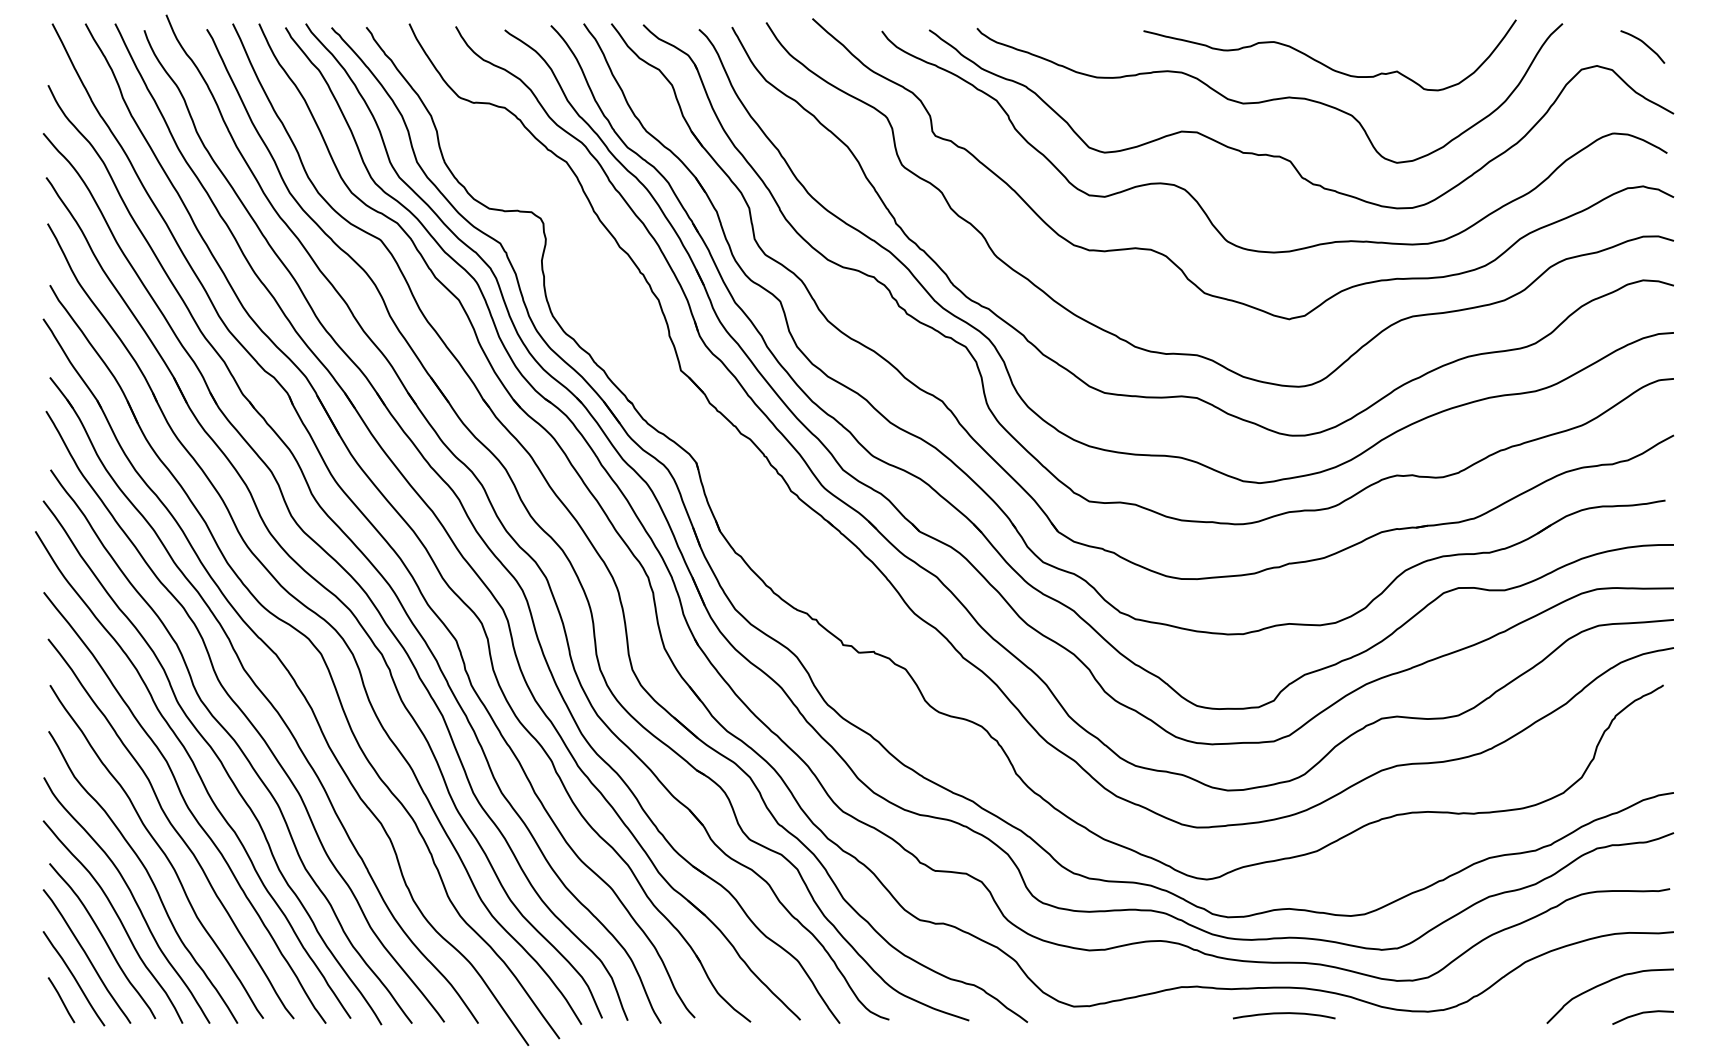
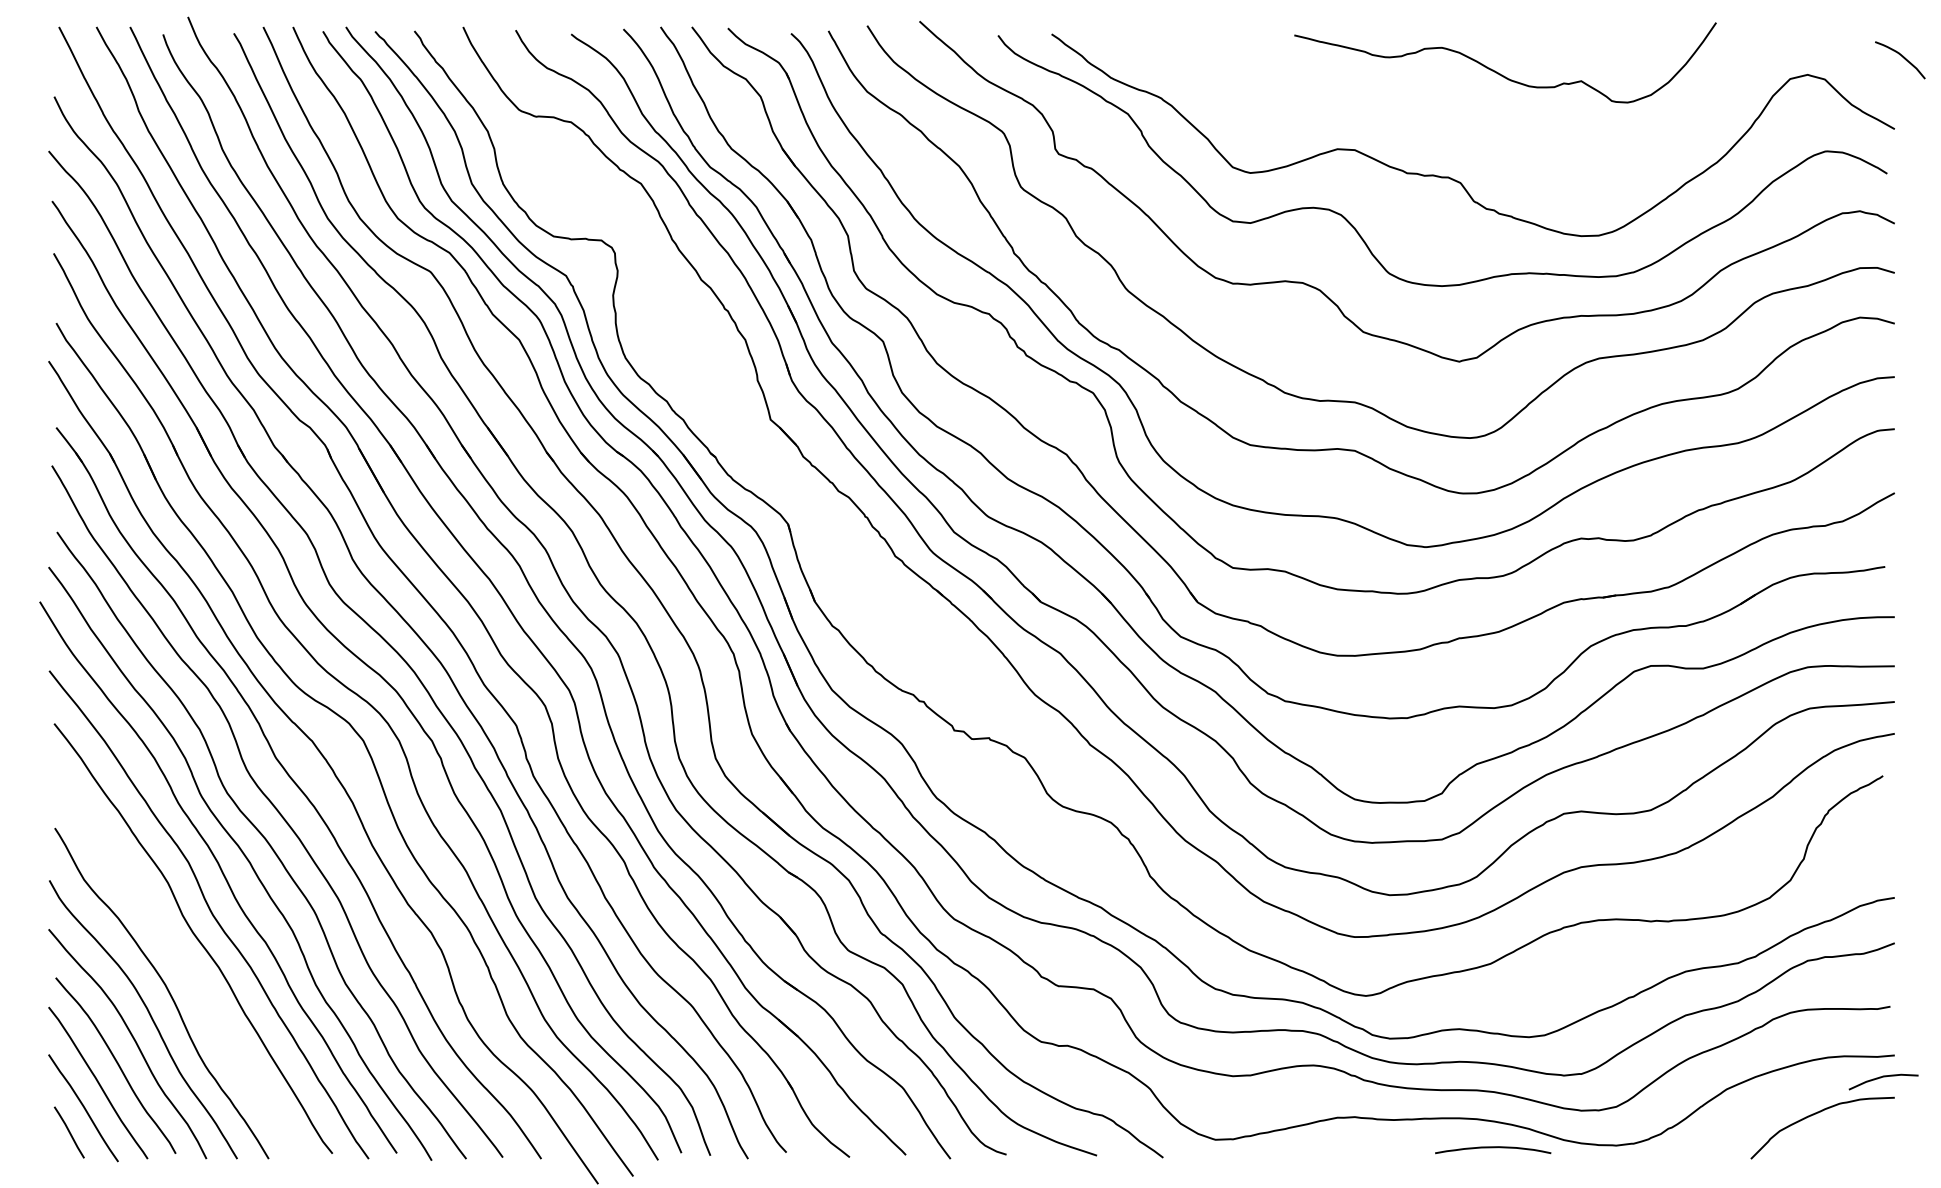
curve: (1644, 44) -> (1902, 57), moved
curve: (1272, 98) -> (1440, 111), removed
curve: (160, 850) -> (181, 963), removed
curve: (1284, 1014) -> (1493, 1148), moved
line: (1641, 1014) -> (1881, 1078), moved

